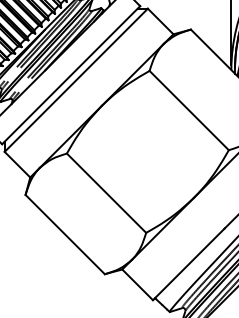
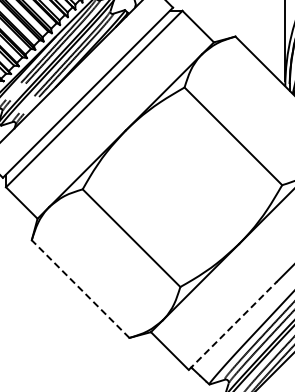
line: (65, 234) -> (80, 288), solid -> dashed
line: (189, 264) -> (233, 325), solid -> dashed

